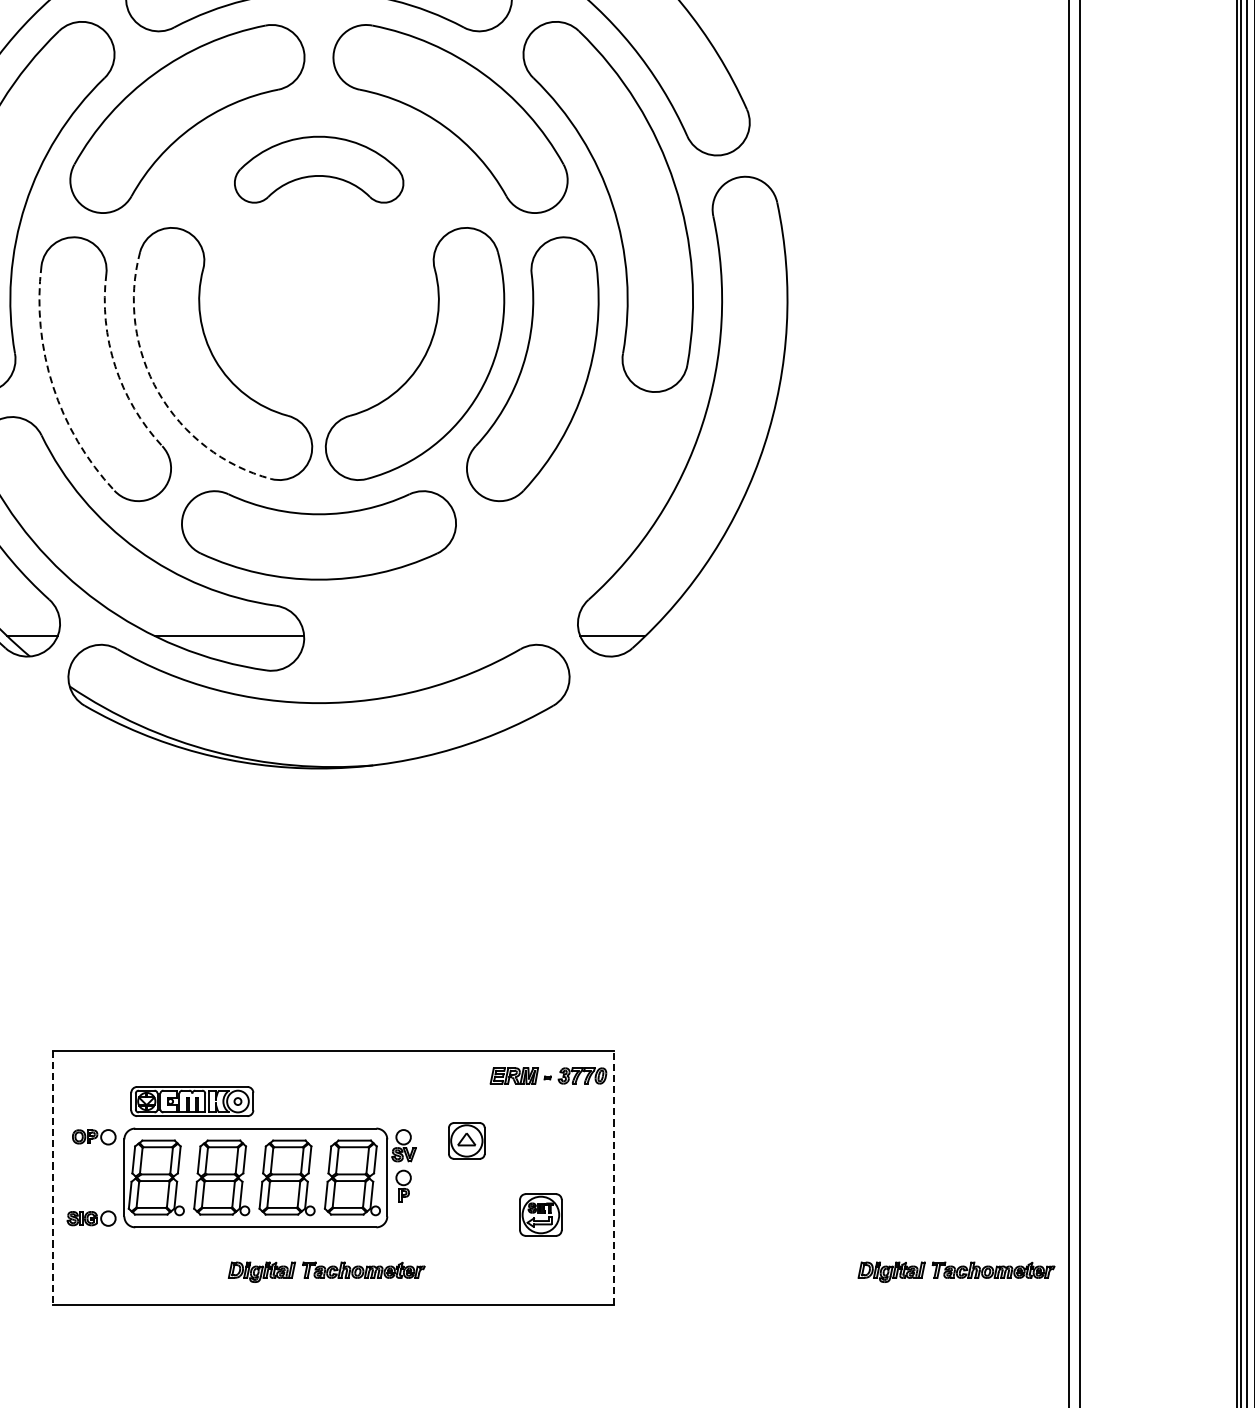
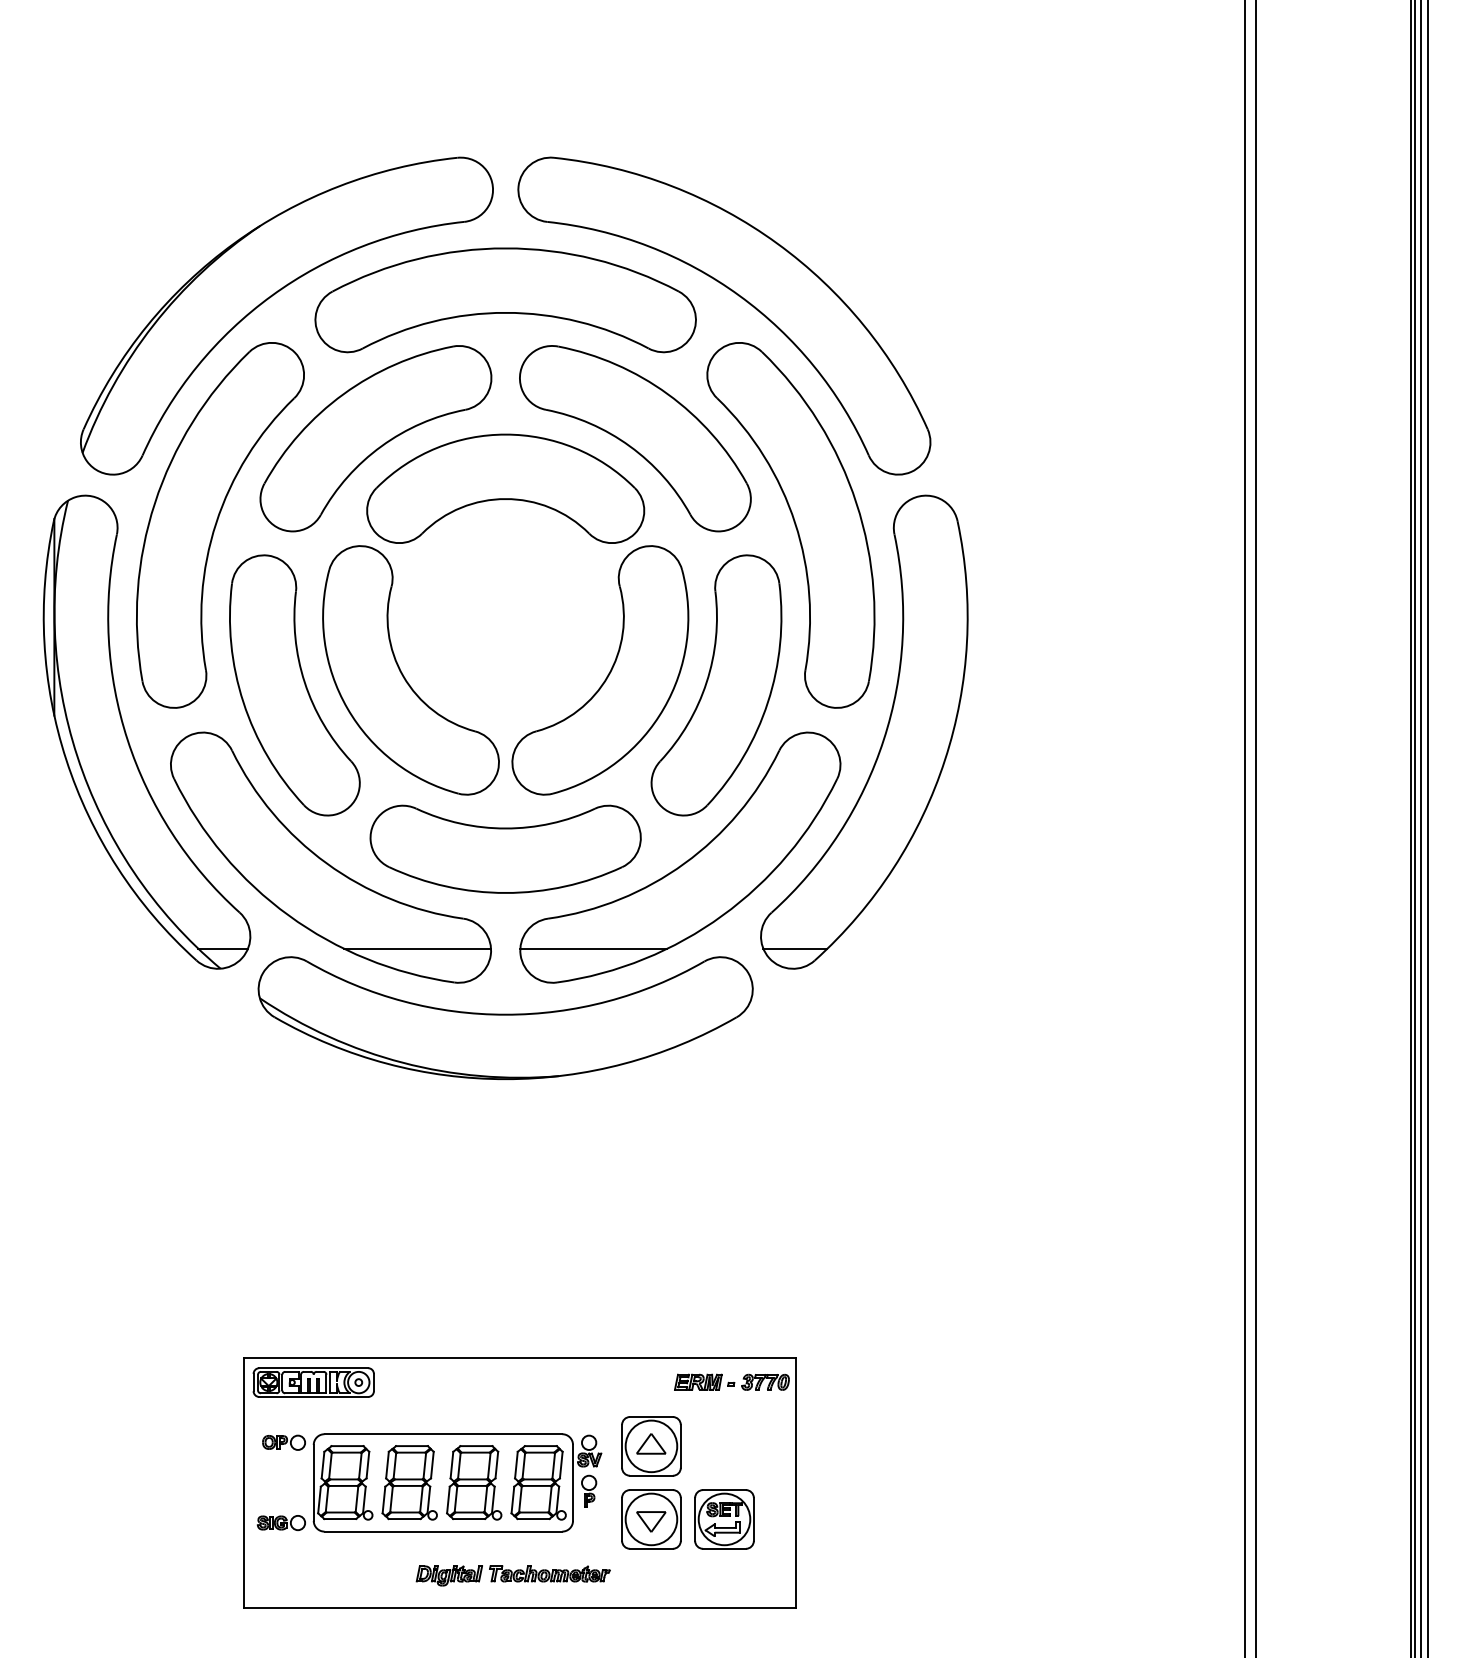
part: (318, 169) -> (505, 488), size x1.67
arc: (114, 366) -> (304, 682), dashed -> solid
arc: (53, 386) -> (243, 702), dashed -> solid
arc: (158, 392) -> (347, 708), dashed -> solid
part: (498, 549) -> (682, 863), added
part: (192, 1101) -> (313, 1382), moved
part: (466, 1141) -> (651, 1446), size x1.67
line: (613, 1177) -> (796, 1482), dashed -> solid
line: (53, 1178) -> (243, 1483), dashed -> solid
part: (466, 1215) -> (651, 1519), added
part: (540, 1215) -> (724, 1519), size x1.43
part: (955, 1271) -> (1133, 1575), removed

